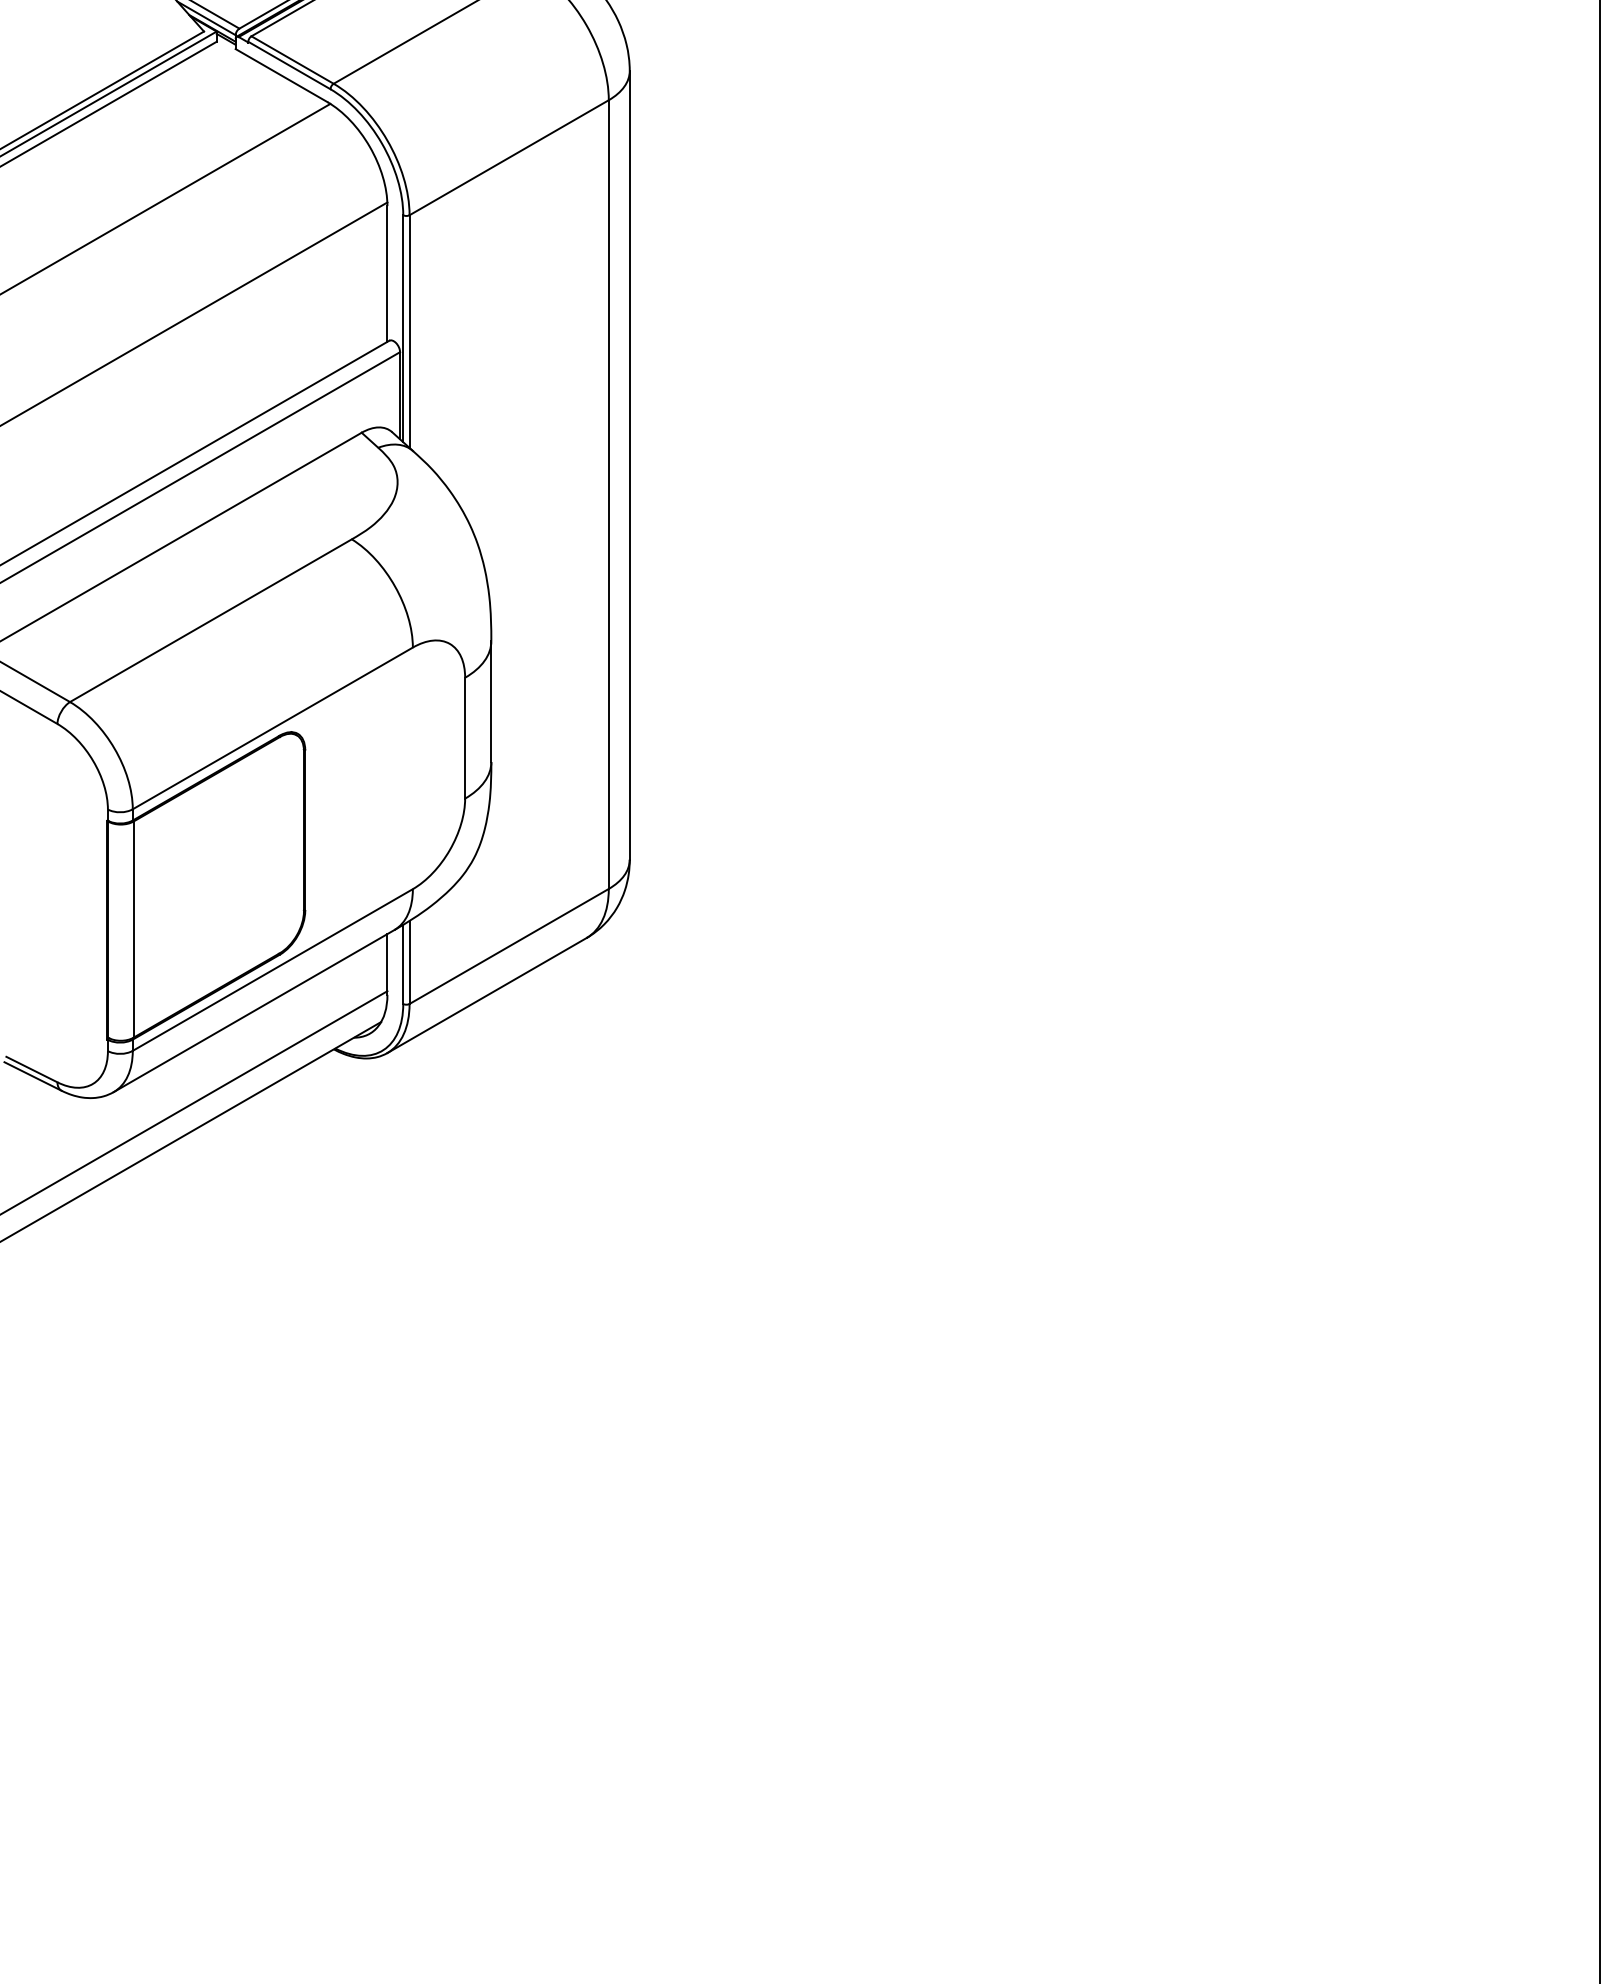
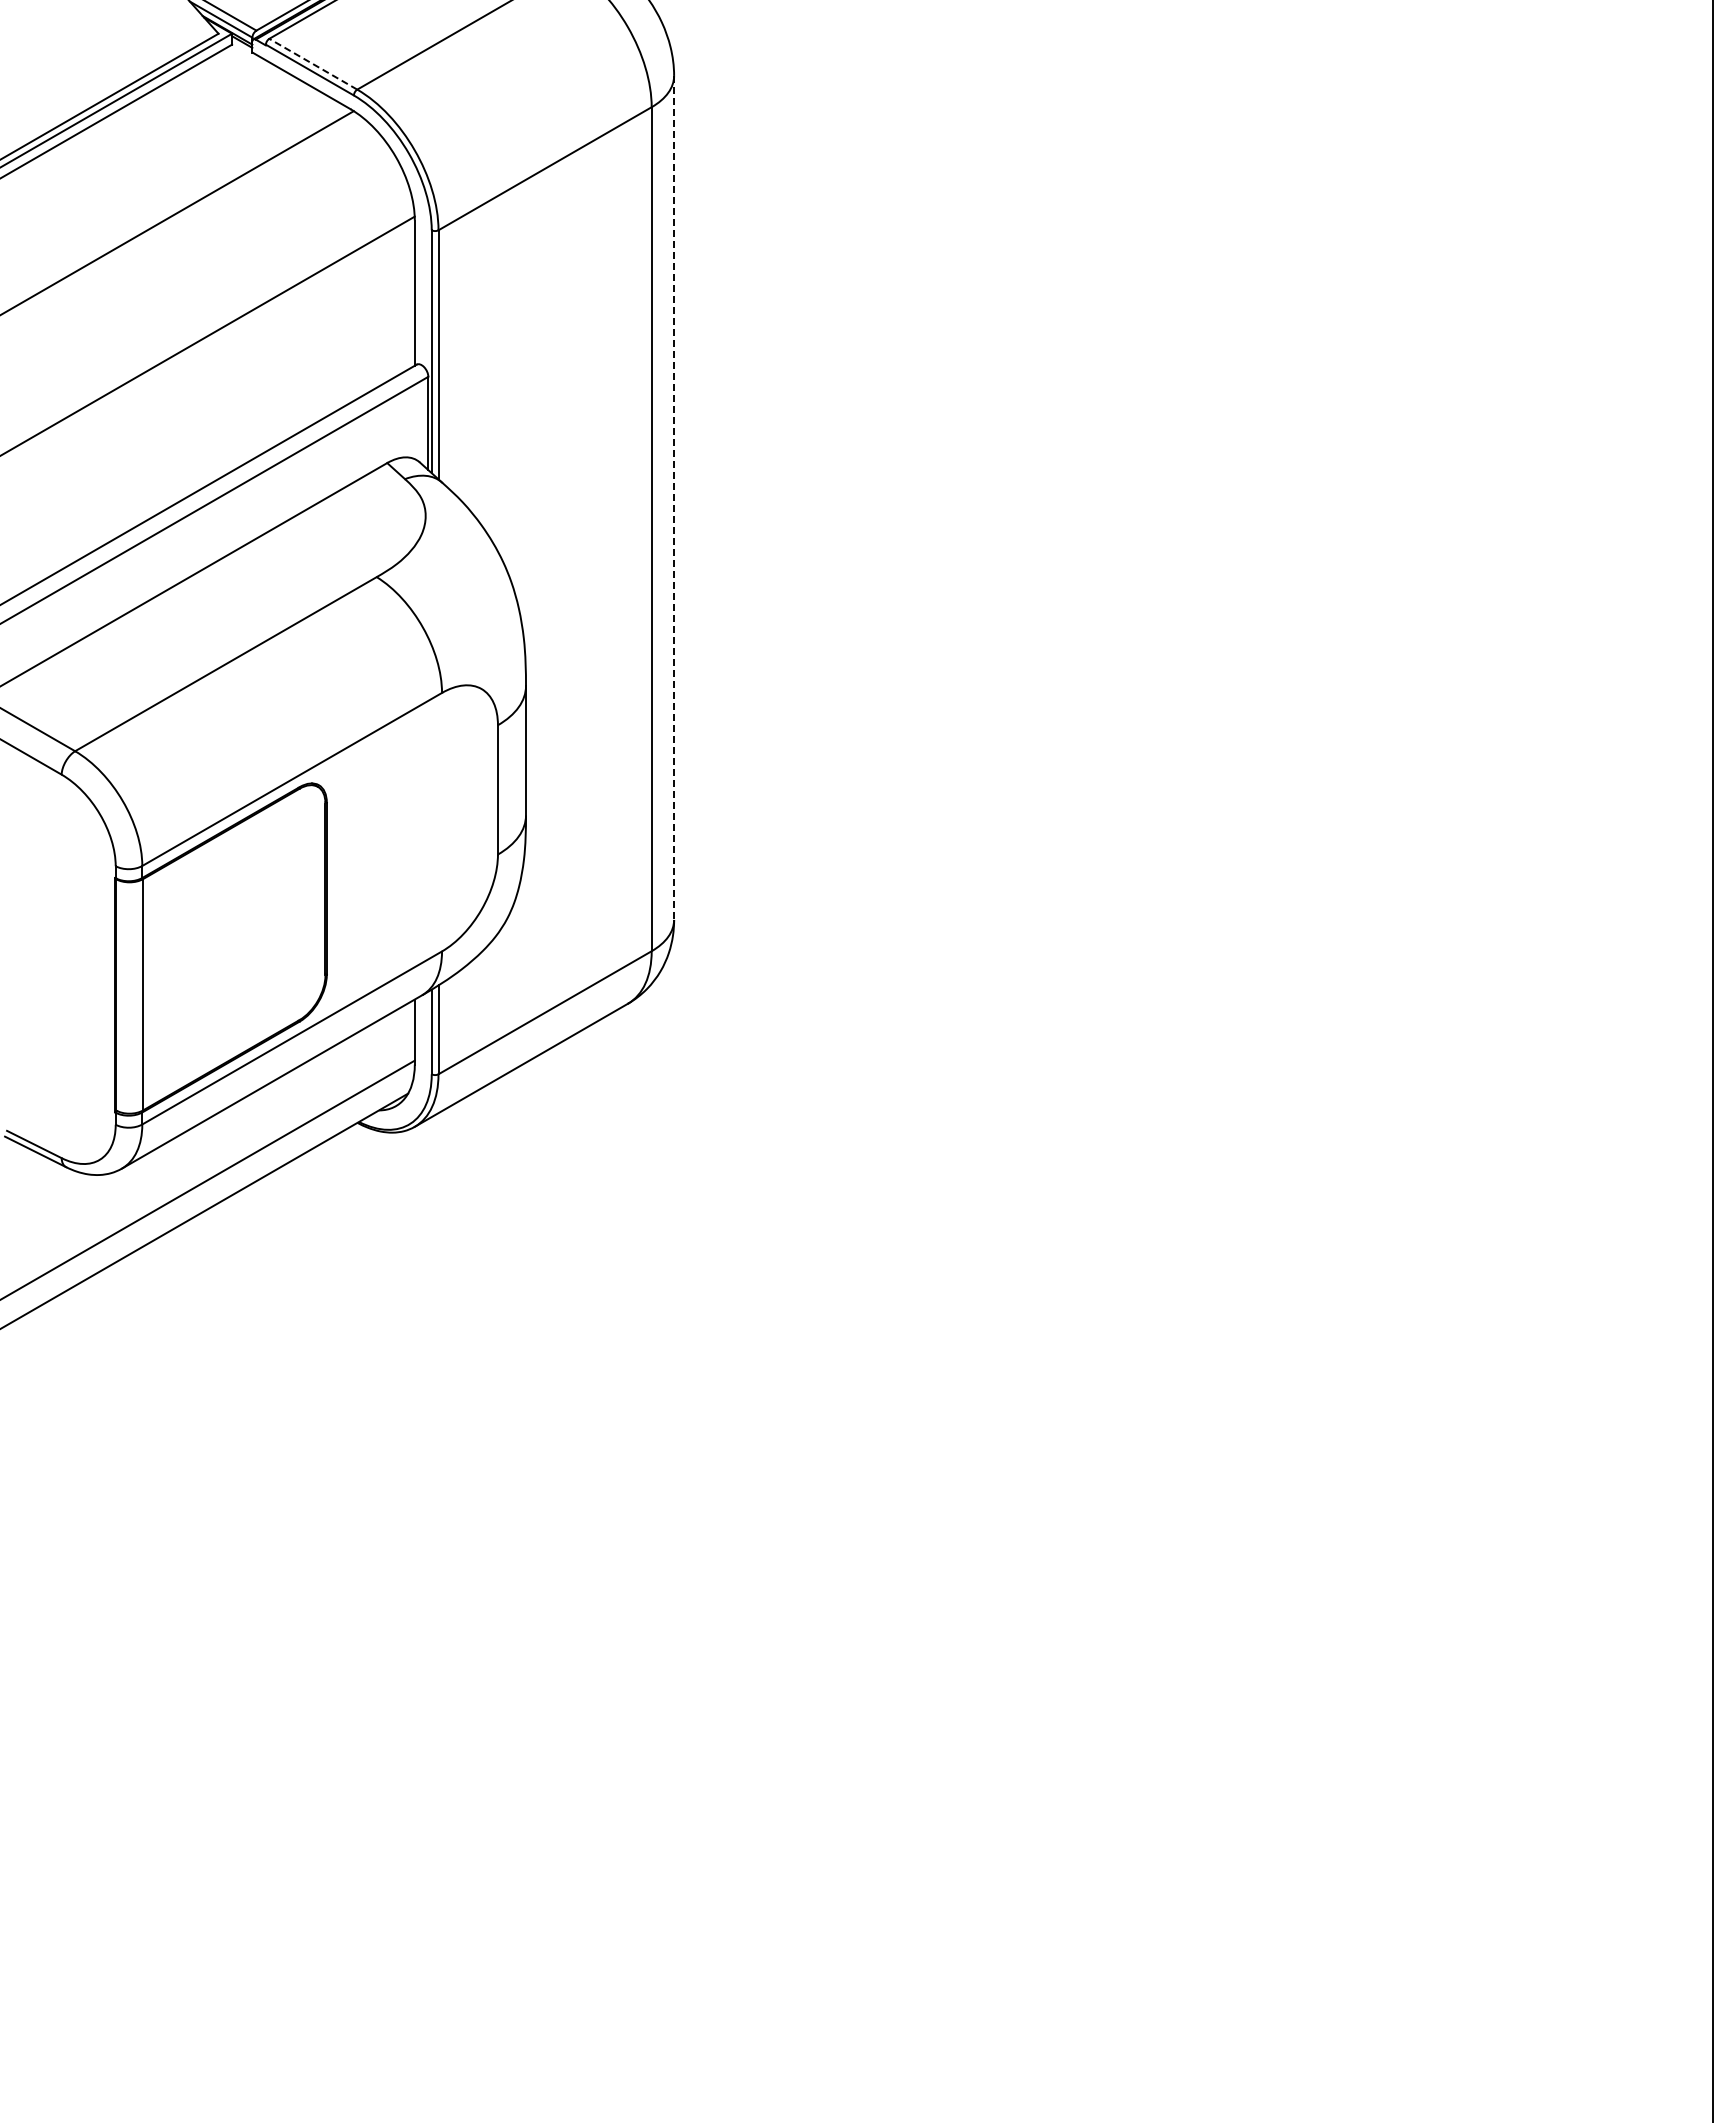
line: (292, 60) -> (313, 64), solid -> dashed
line: (630, 465) -> (674, 498), solid -> dashed

